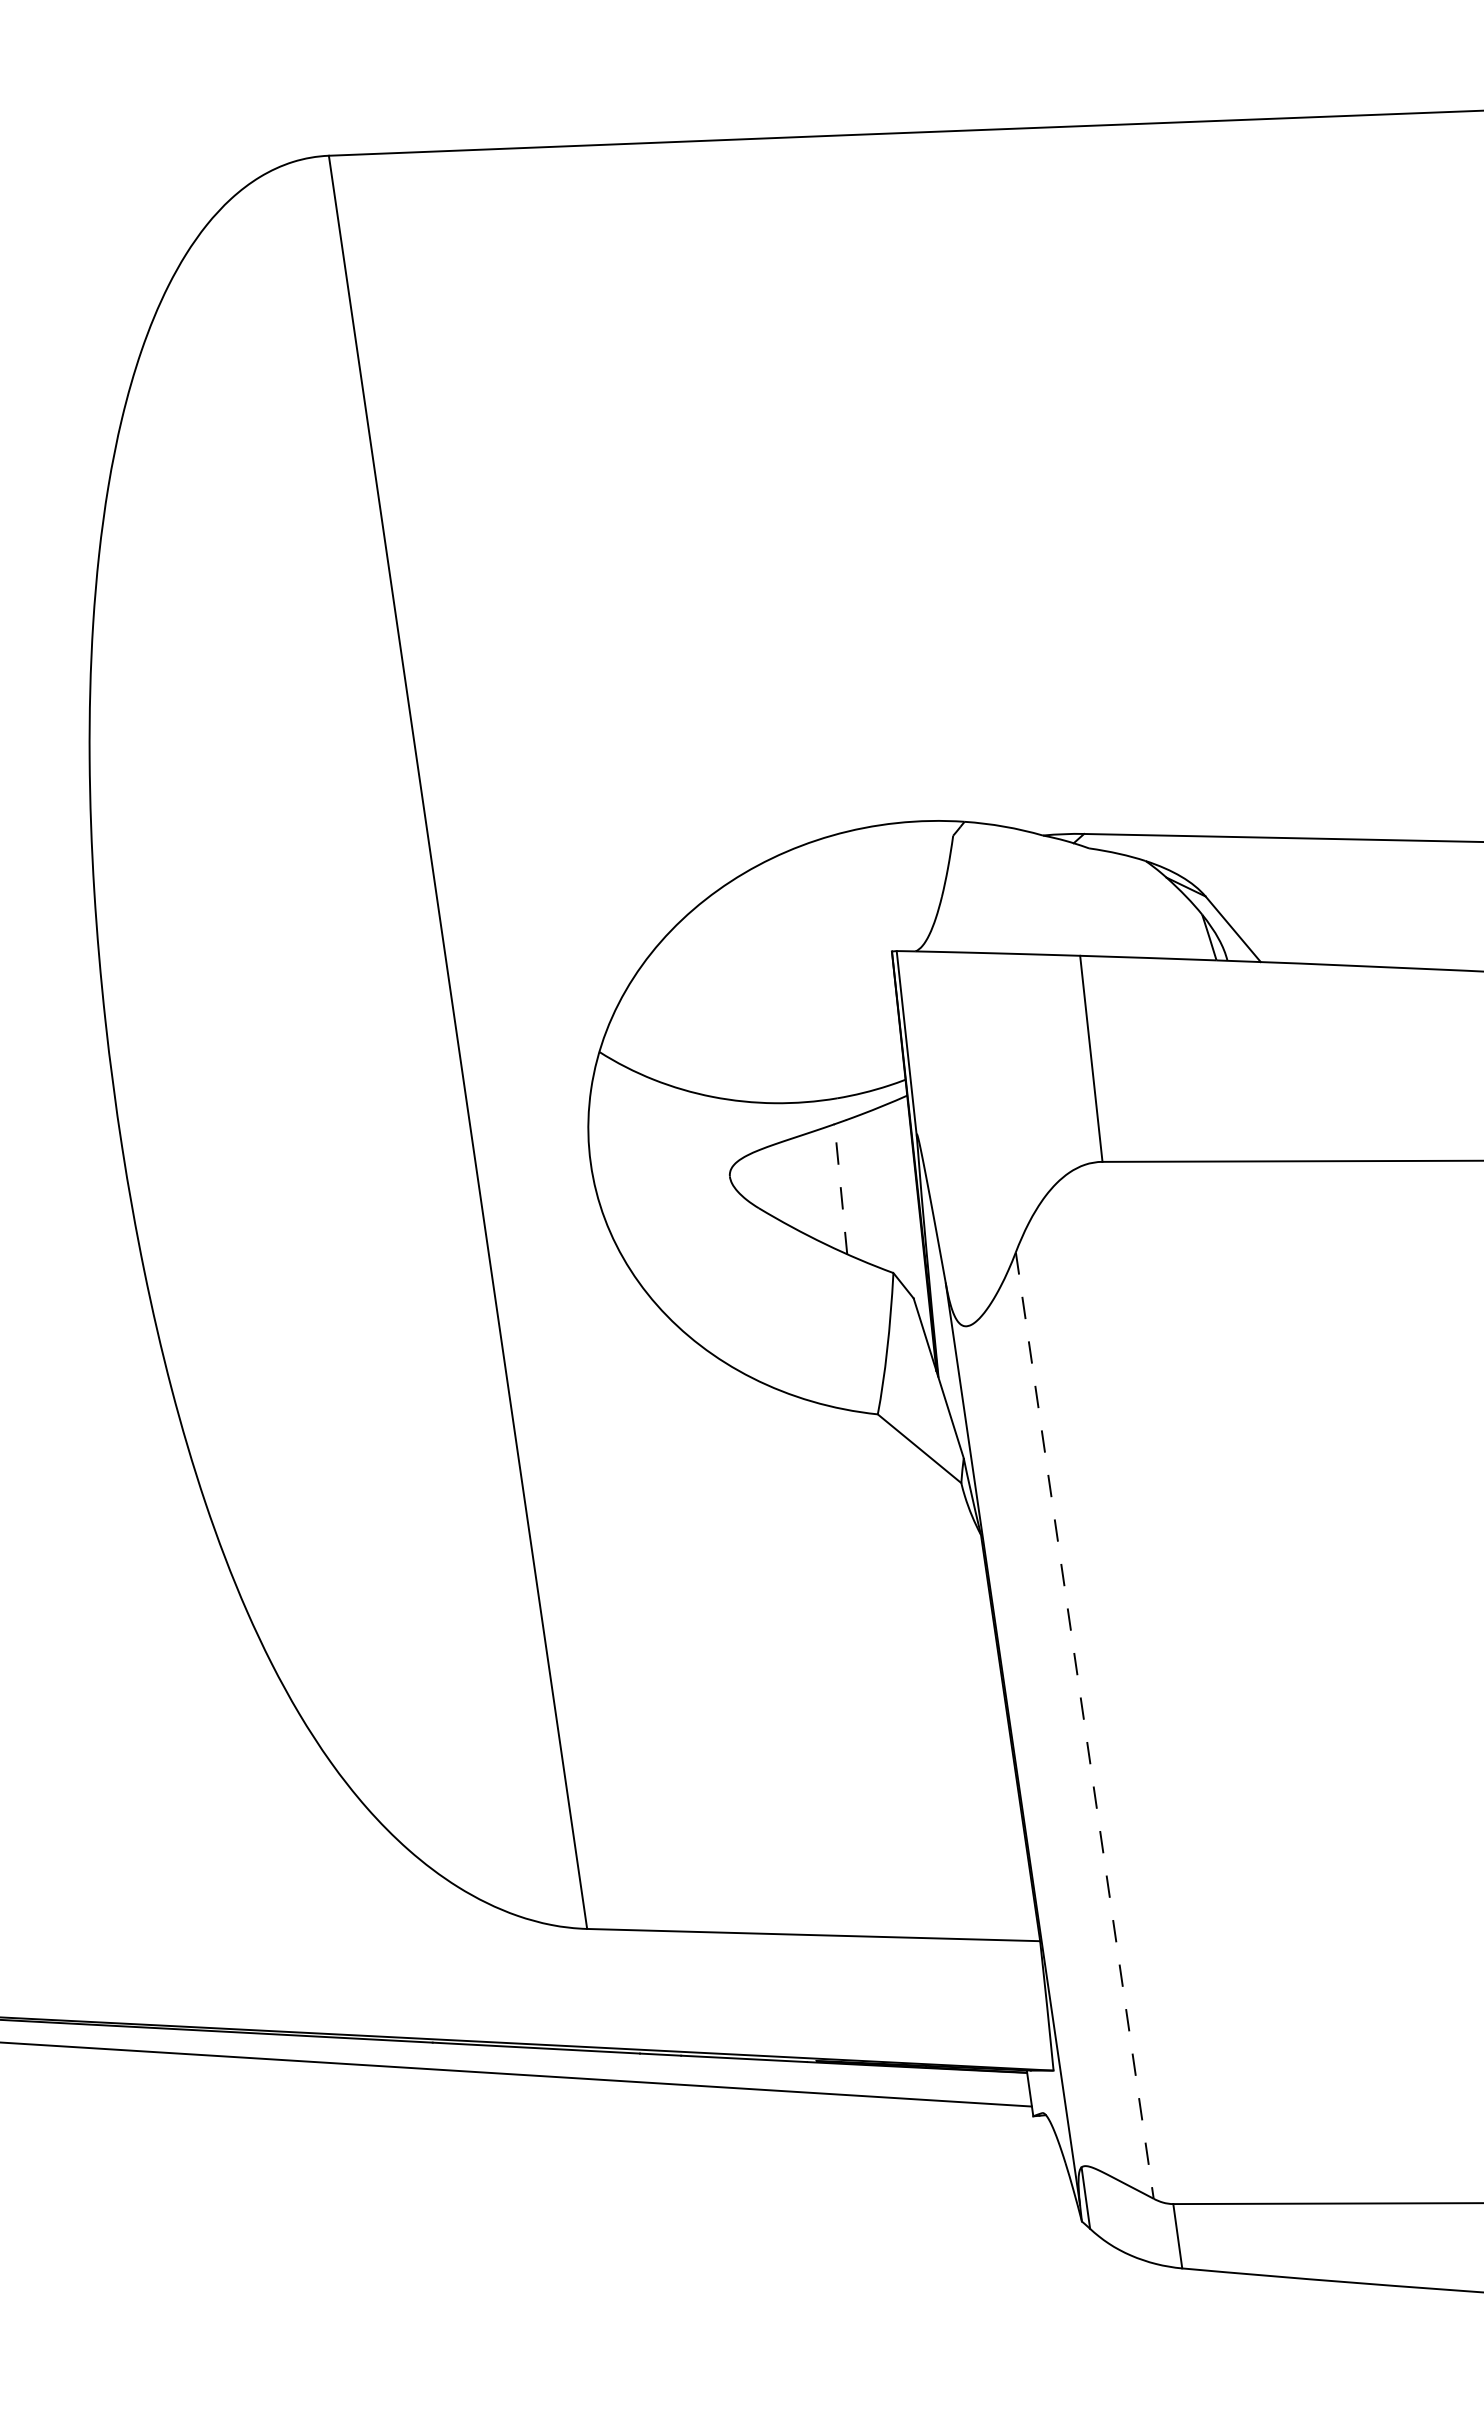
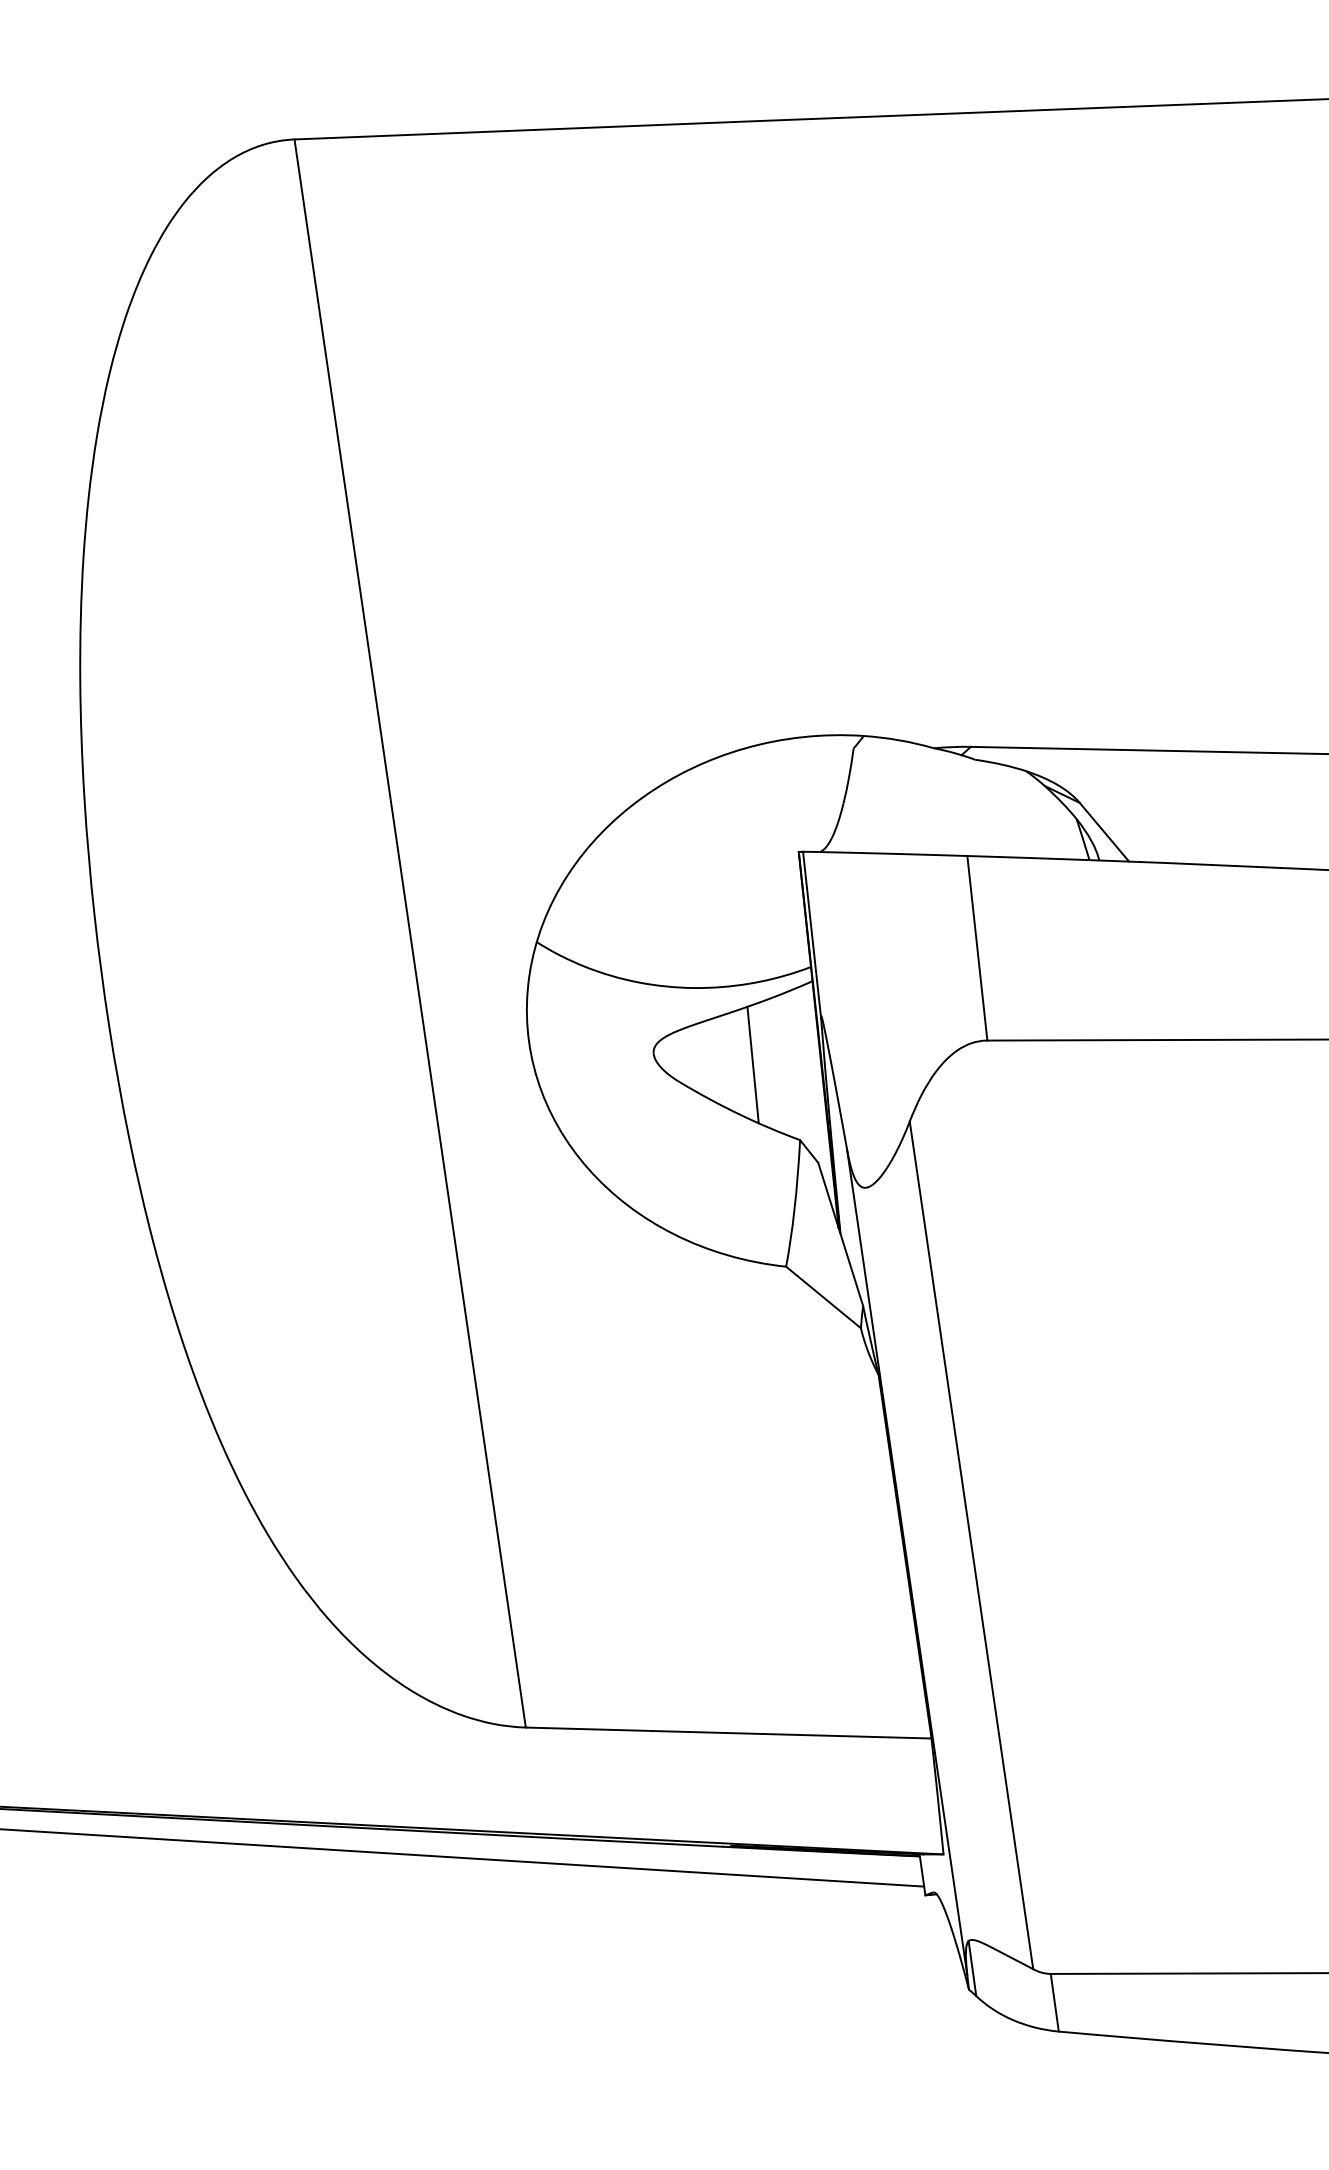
line: (840, 1188) -> (752, 1064), dashed -> solid
line: (1084, 1726) -> (971, 1546), dashed -> solid

